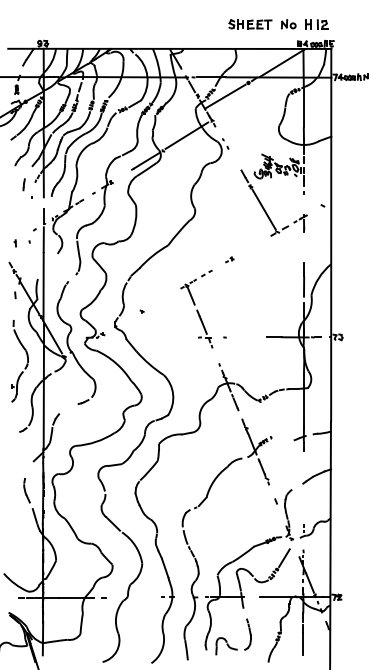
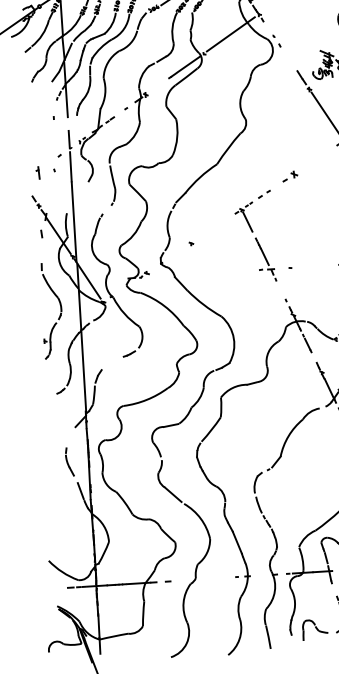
line: (23, 184) -> (43, 103), removed
part: (14, 243) -> (36, 173), size x1.6
part: (229, 259) -> (289, 176), size x1.6

